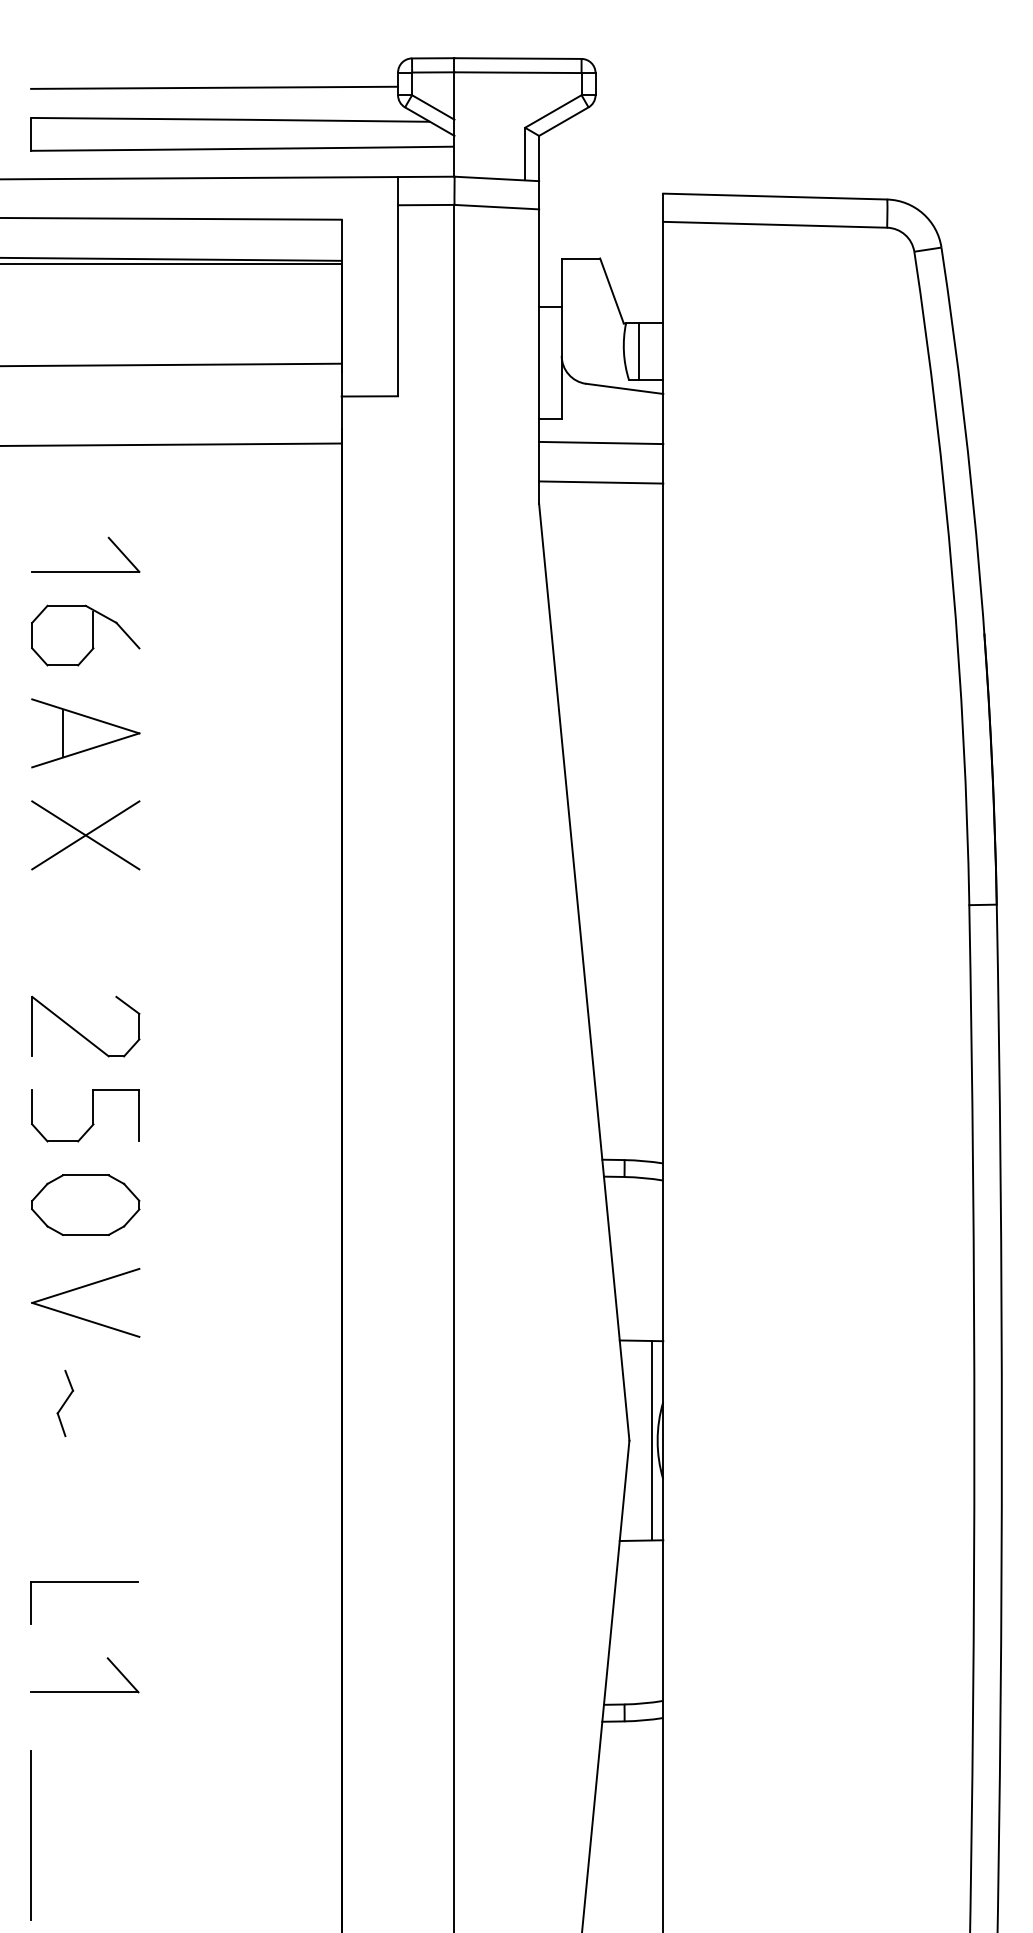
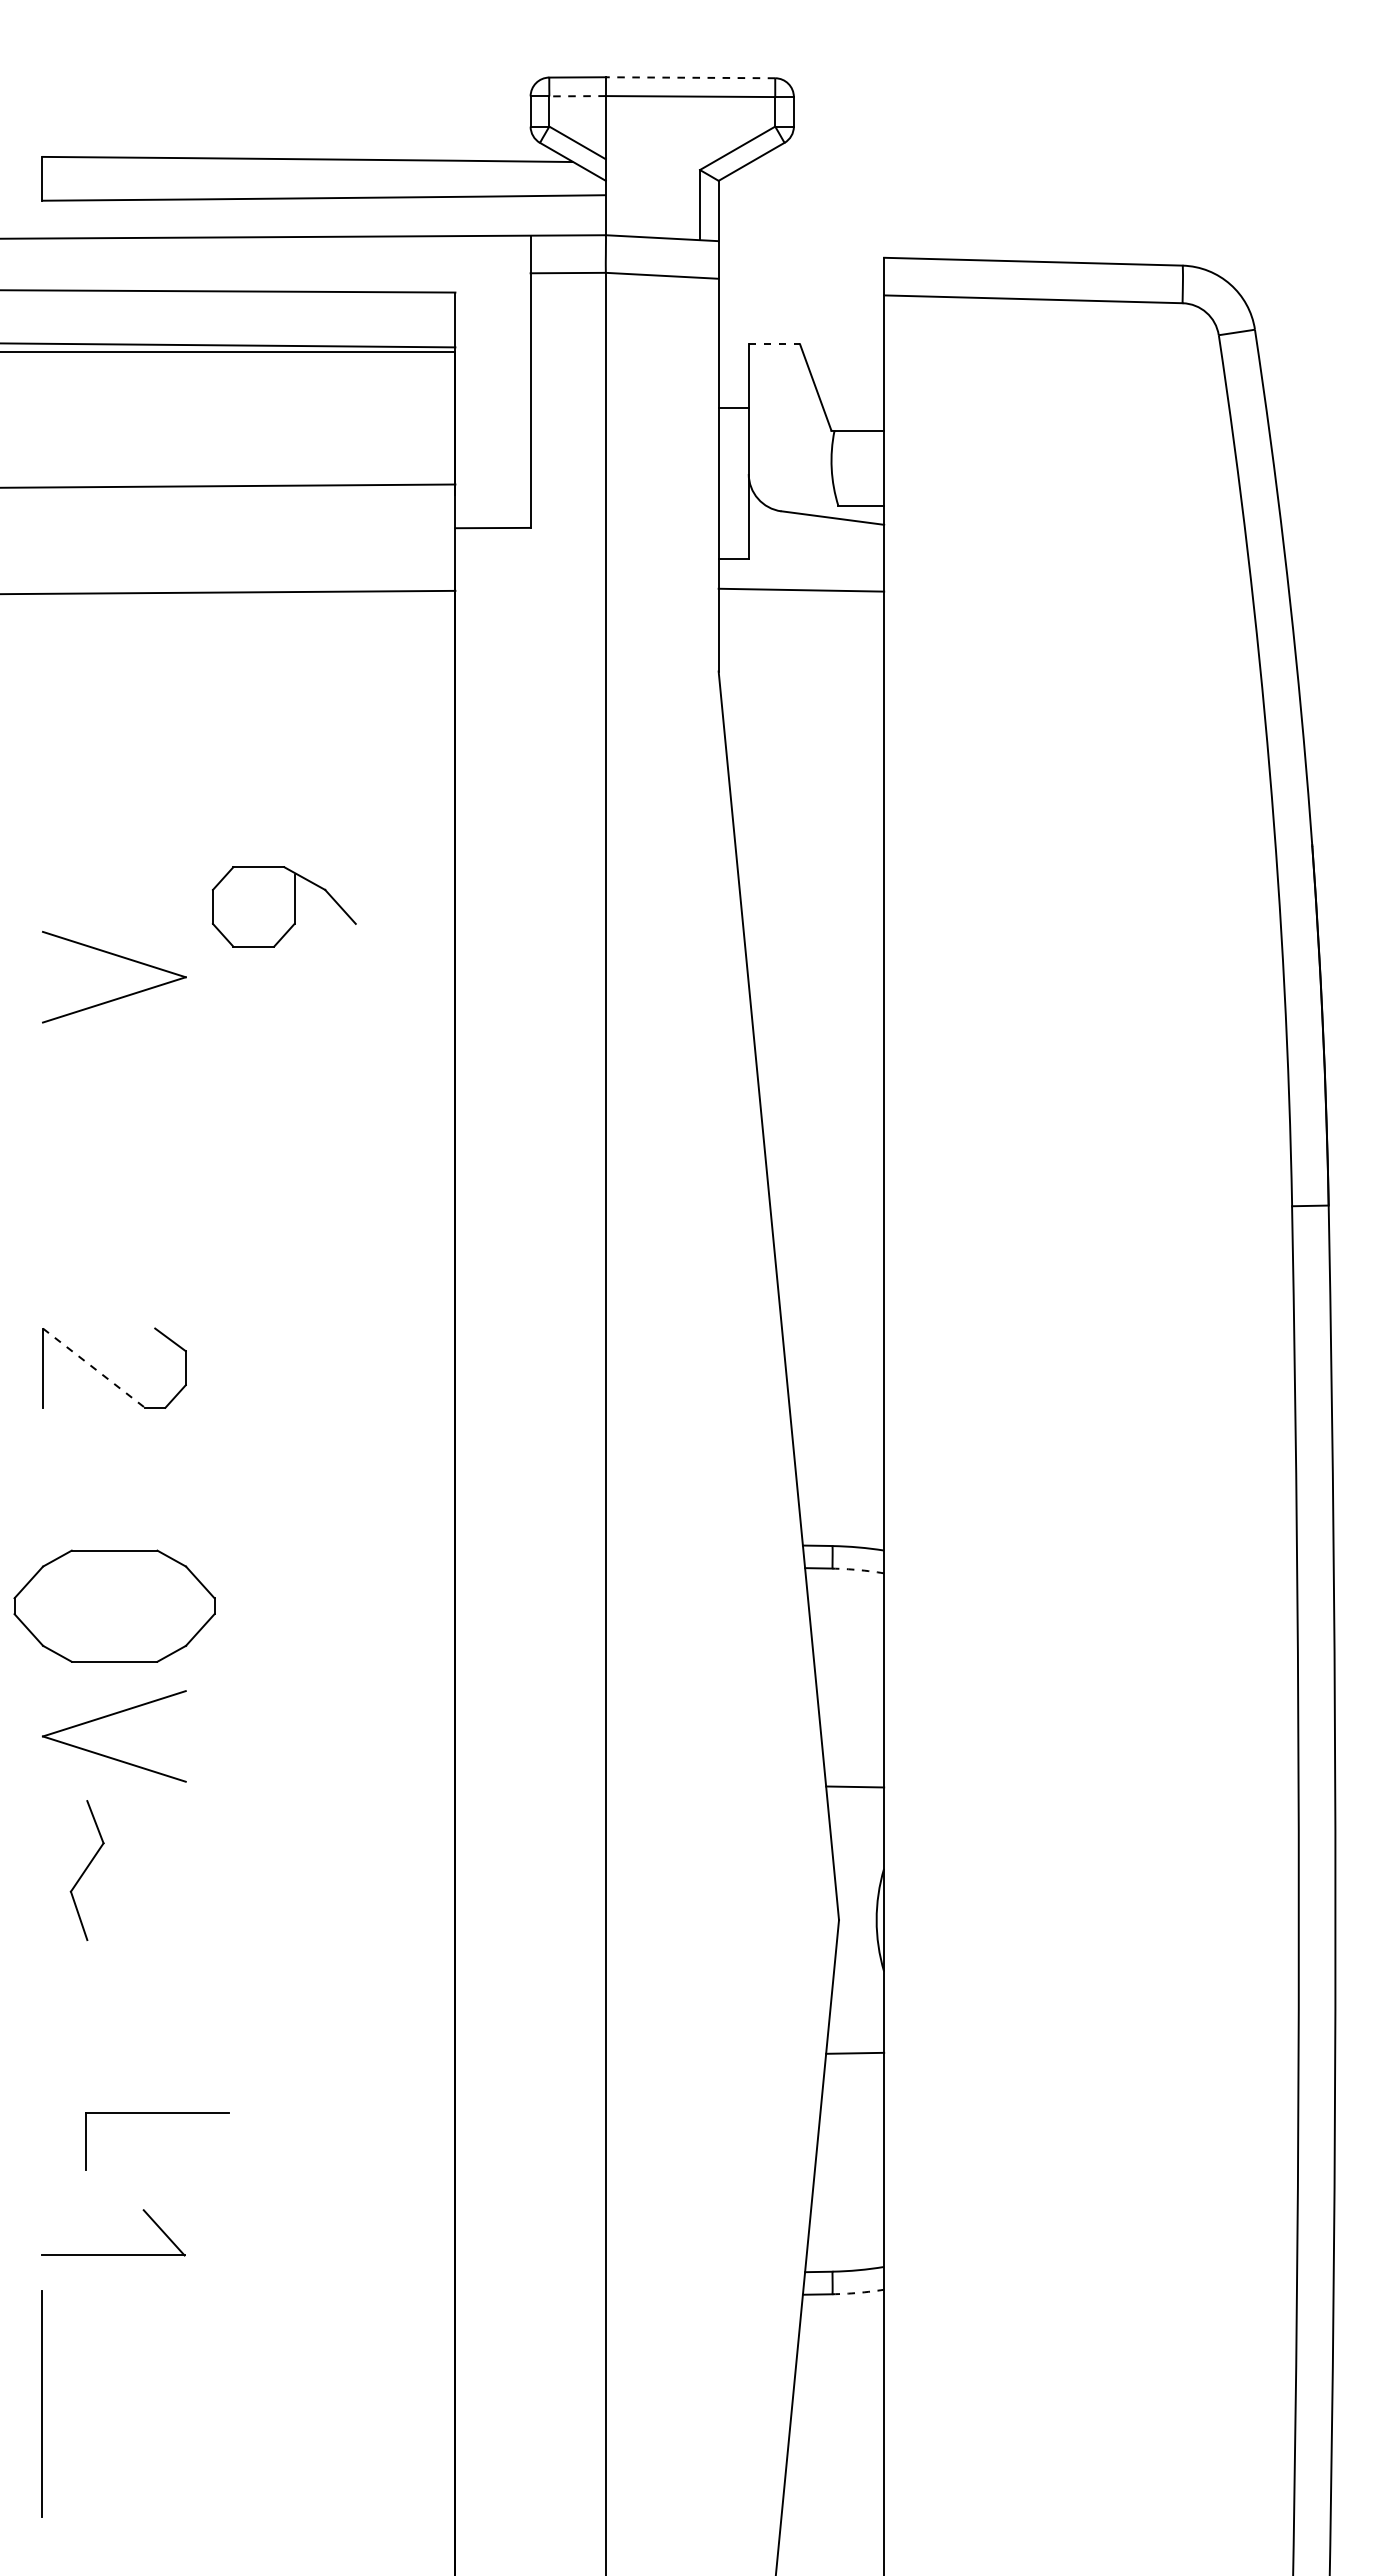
line: (518, 58) -> (690, 77), solid -> dashed
line: (433, 72) -> (577, 96), solid -> dashed
line: (214, 87) -> (285, 116), removed
line: (581, 258) -> (774, 344), solid -> dashed
line: (638, 351) -> (851, 468), removed
line: (601, 482) -> (801, 642), removed
part: (85, 571) -> (114, 761), removed
part: (85, 635) -> (284, 906), moved
line: (62, 733) -> (83, 977), removed
part: (85, 834) -> (113, 1112), removed
line: (70, 1026) -> (94, 1368), solid -> dashed
part: (93, 1116) -> (124, 1487), removed
arc: (644, 1178) -> (858, 1570), solid -> dashed
part: (85, 1204) -> (113, 1605), size x1.4
part: (64, 1403) -> (86, 1870), size x1.6
line: (652, 1441) -> (869, 1920), removed
part: (85, 1582) -> (157, 2113), moved
arc: (644, 1720) -> (858, 2292), solid -> dashed
line: (31, 1835) -> (41, 2403), moved

